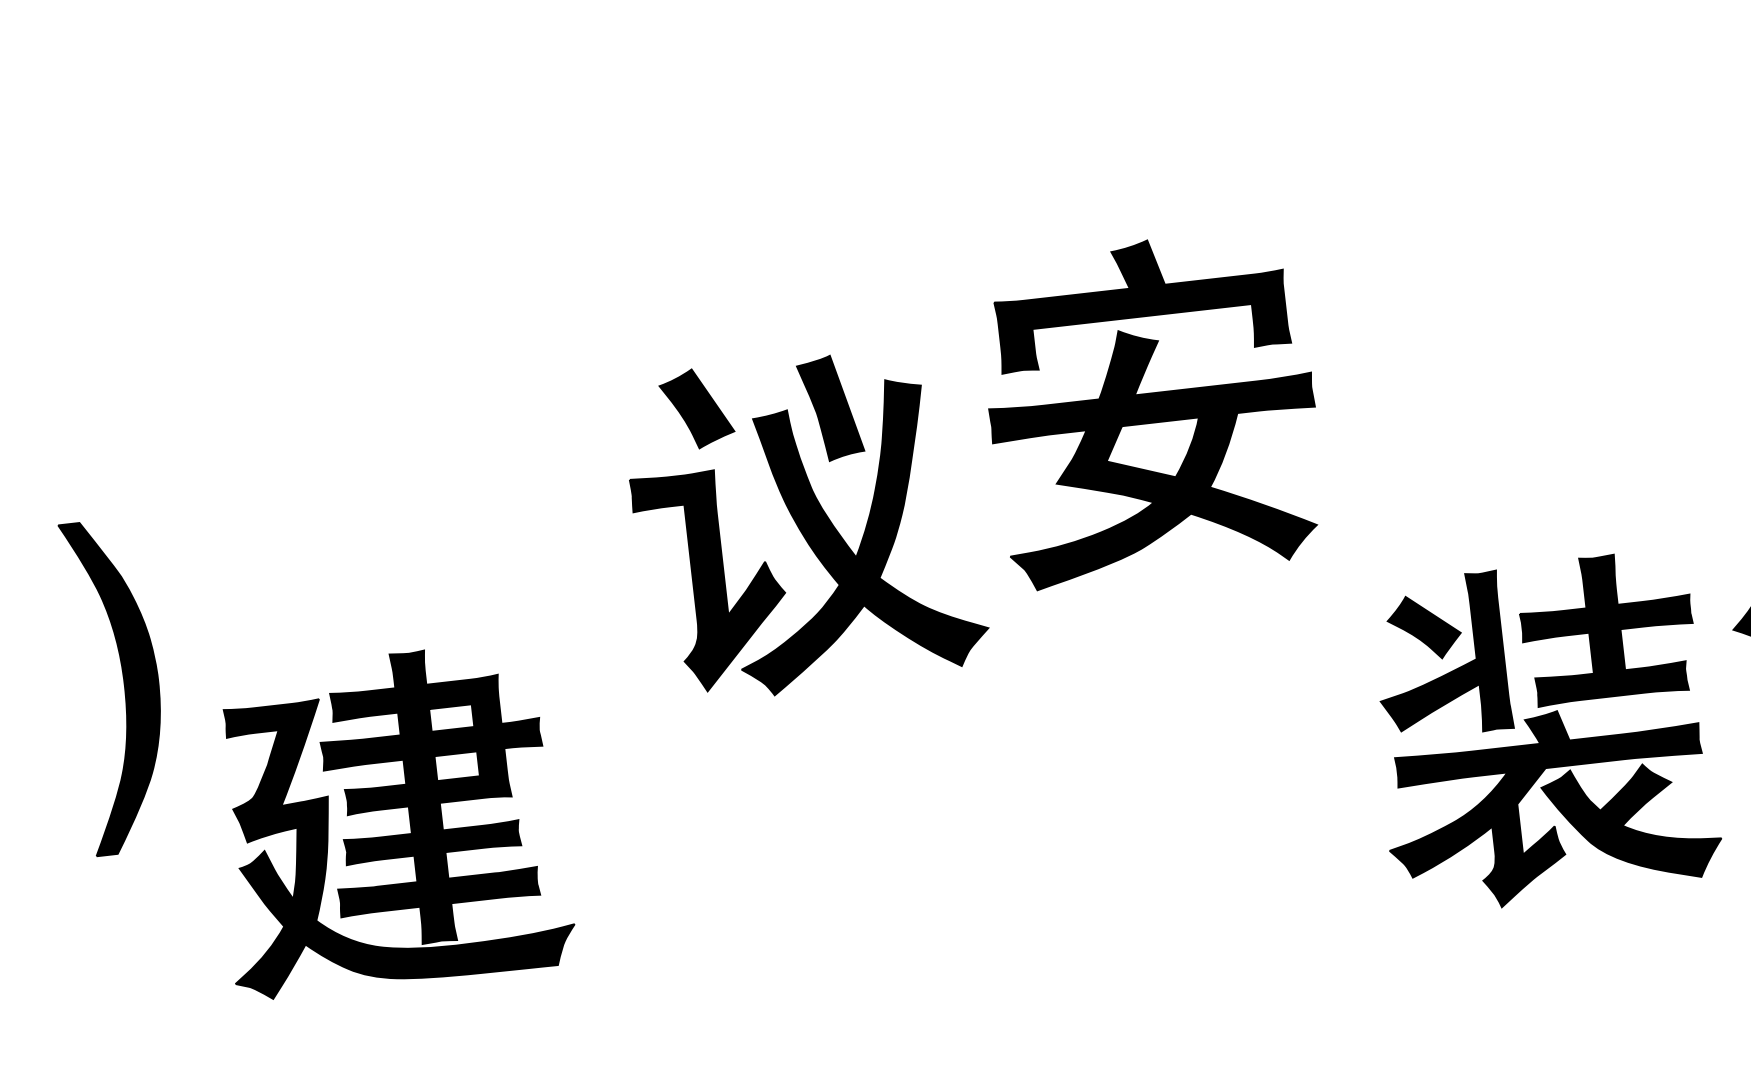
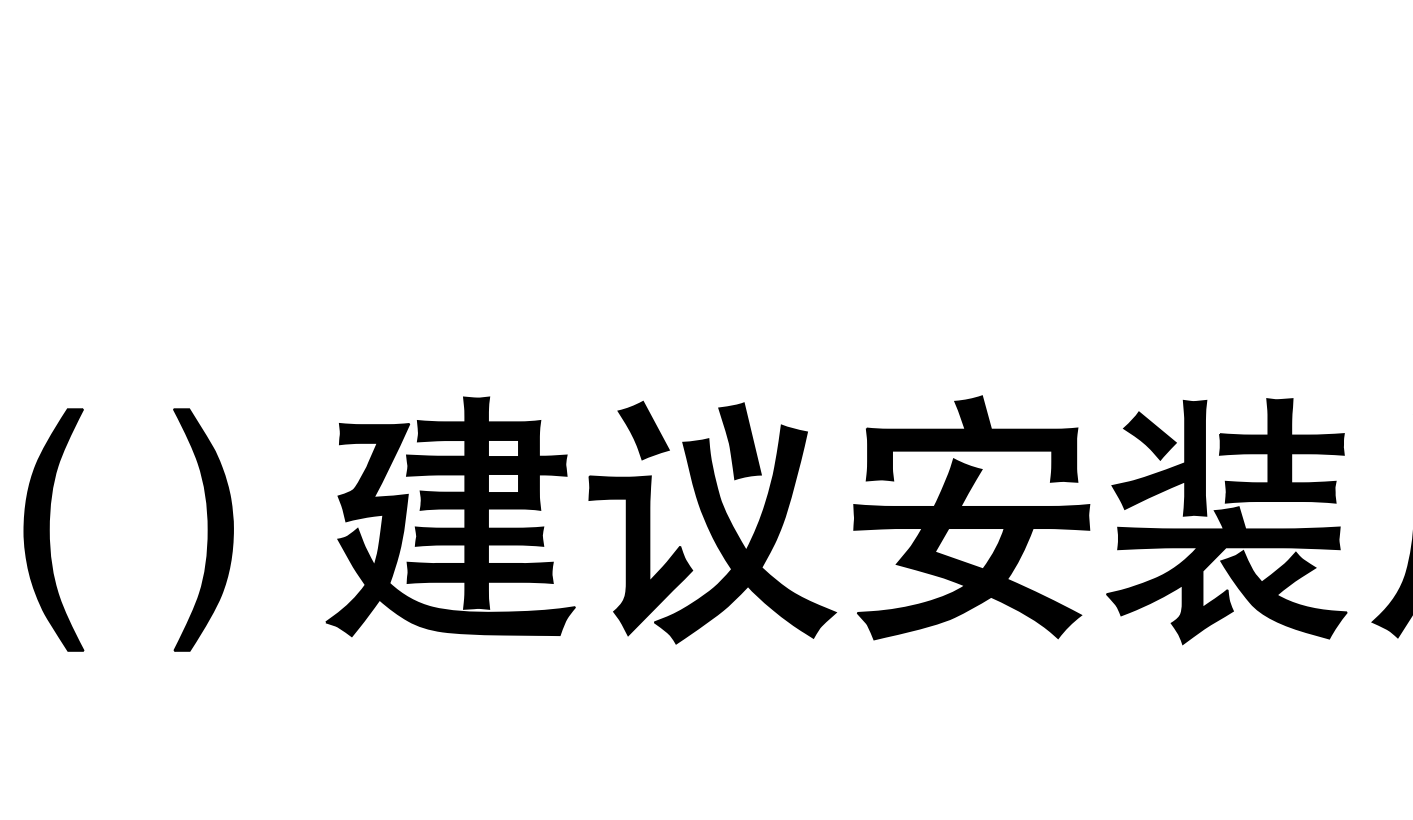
part: (1151, 408) -> (971, 517), moved
part: (805, 523) -> (712, 522), moved
part: (1542, 732) -> (1226, 521), moved
part: (388, 810) -> (450, 509), moved

